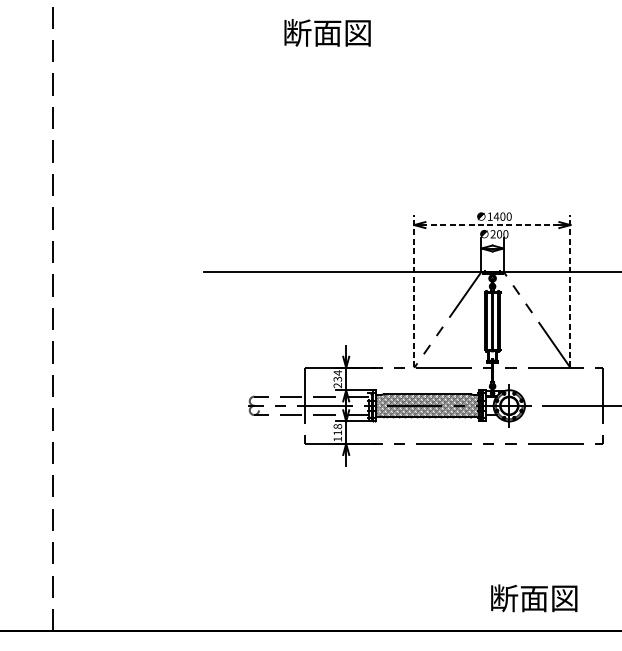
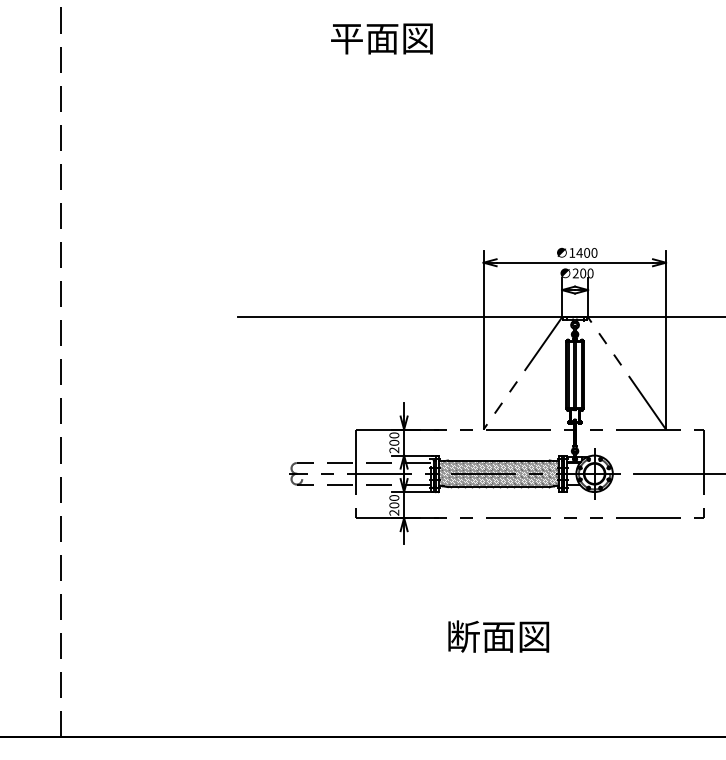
text: (297, 33) -> (347, 38), 断面図 -> 平面図
line: (492, 224) -> (574, 262), dashed -> solid
line: (414, 290) -> (483, 339), dashed -> solid
line: (570, 290) -> (666, 339), dashed -> solid
text: (337, 375) -> (394, 438), 234 -> 200
text: (337, 432) -> (394, 505), 118 -> 200
text: (534, 598) -> (498, 636), moved

